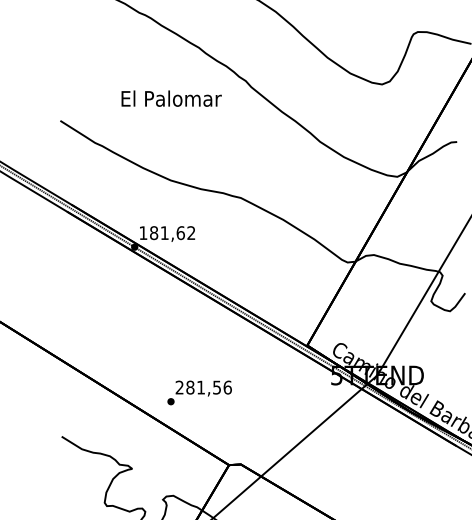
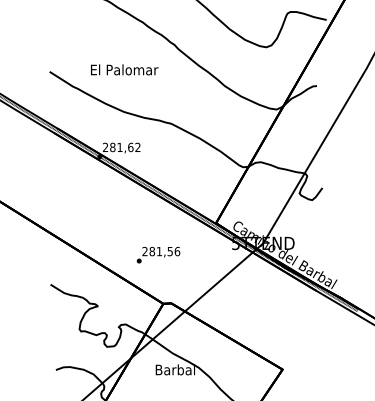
text: (171, 98) -> (124, 69), moved
text: (141, 231) -> (104, 146), 181,62 -> 281,62
text: (199, 393) -> (158, 255), moved

